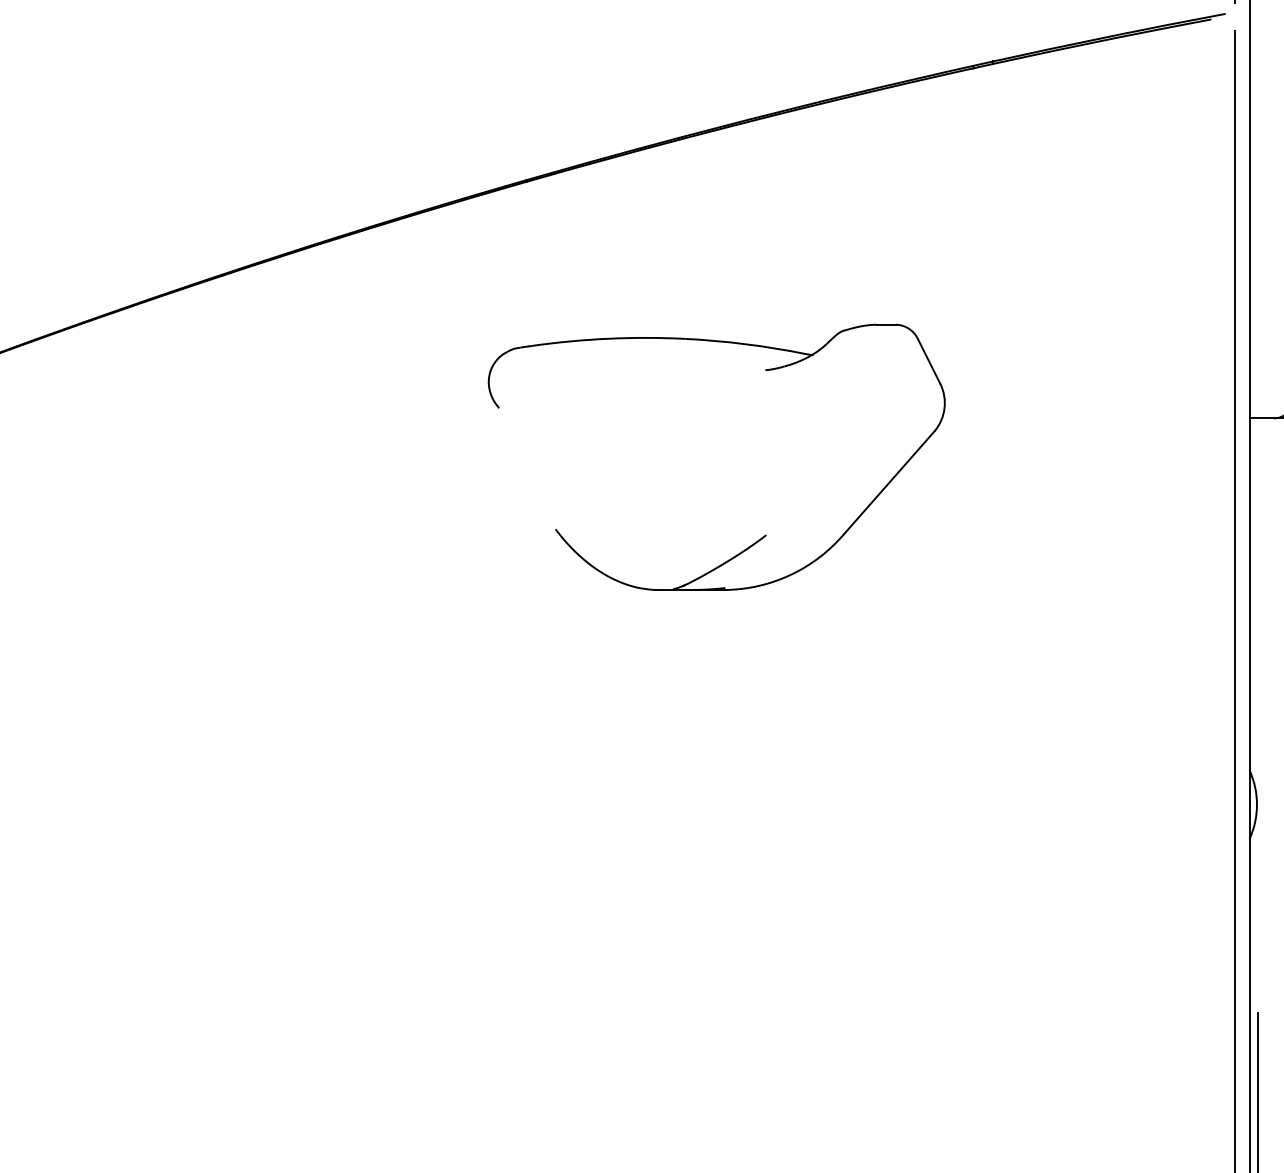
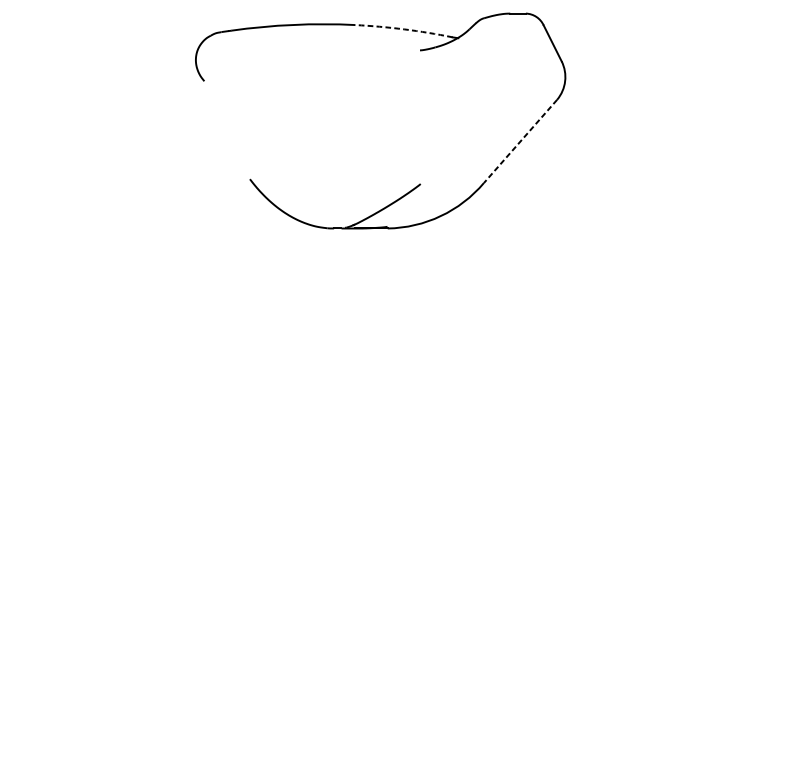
arc: (745, 344) -> (403, 29), solid -> dashed
line: (889, 482) -> (520, 141), solid -> dashed

